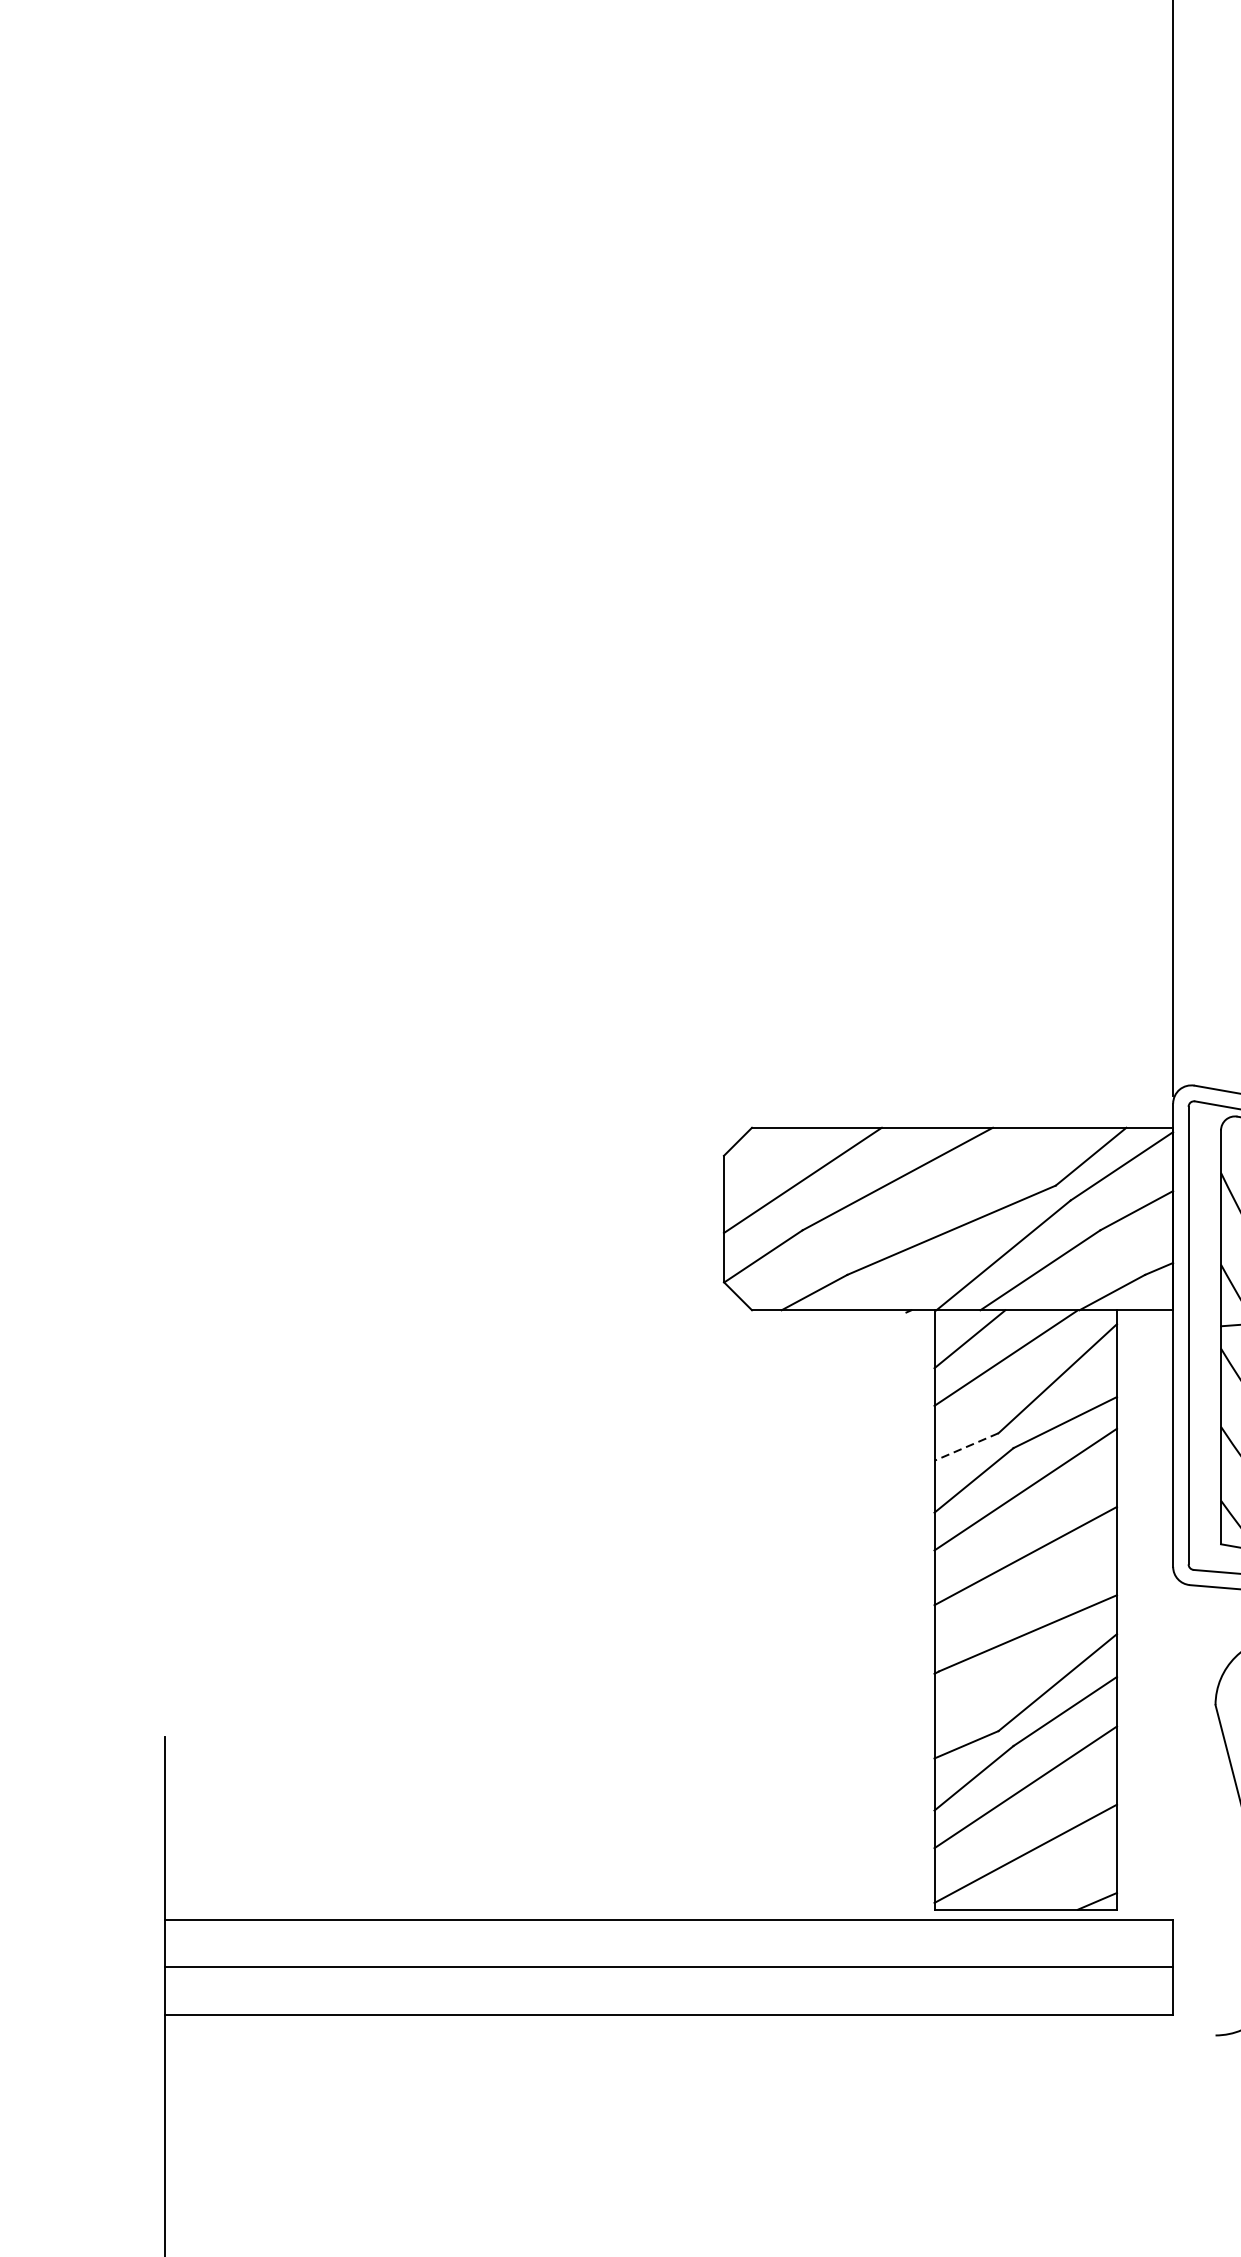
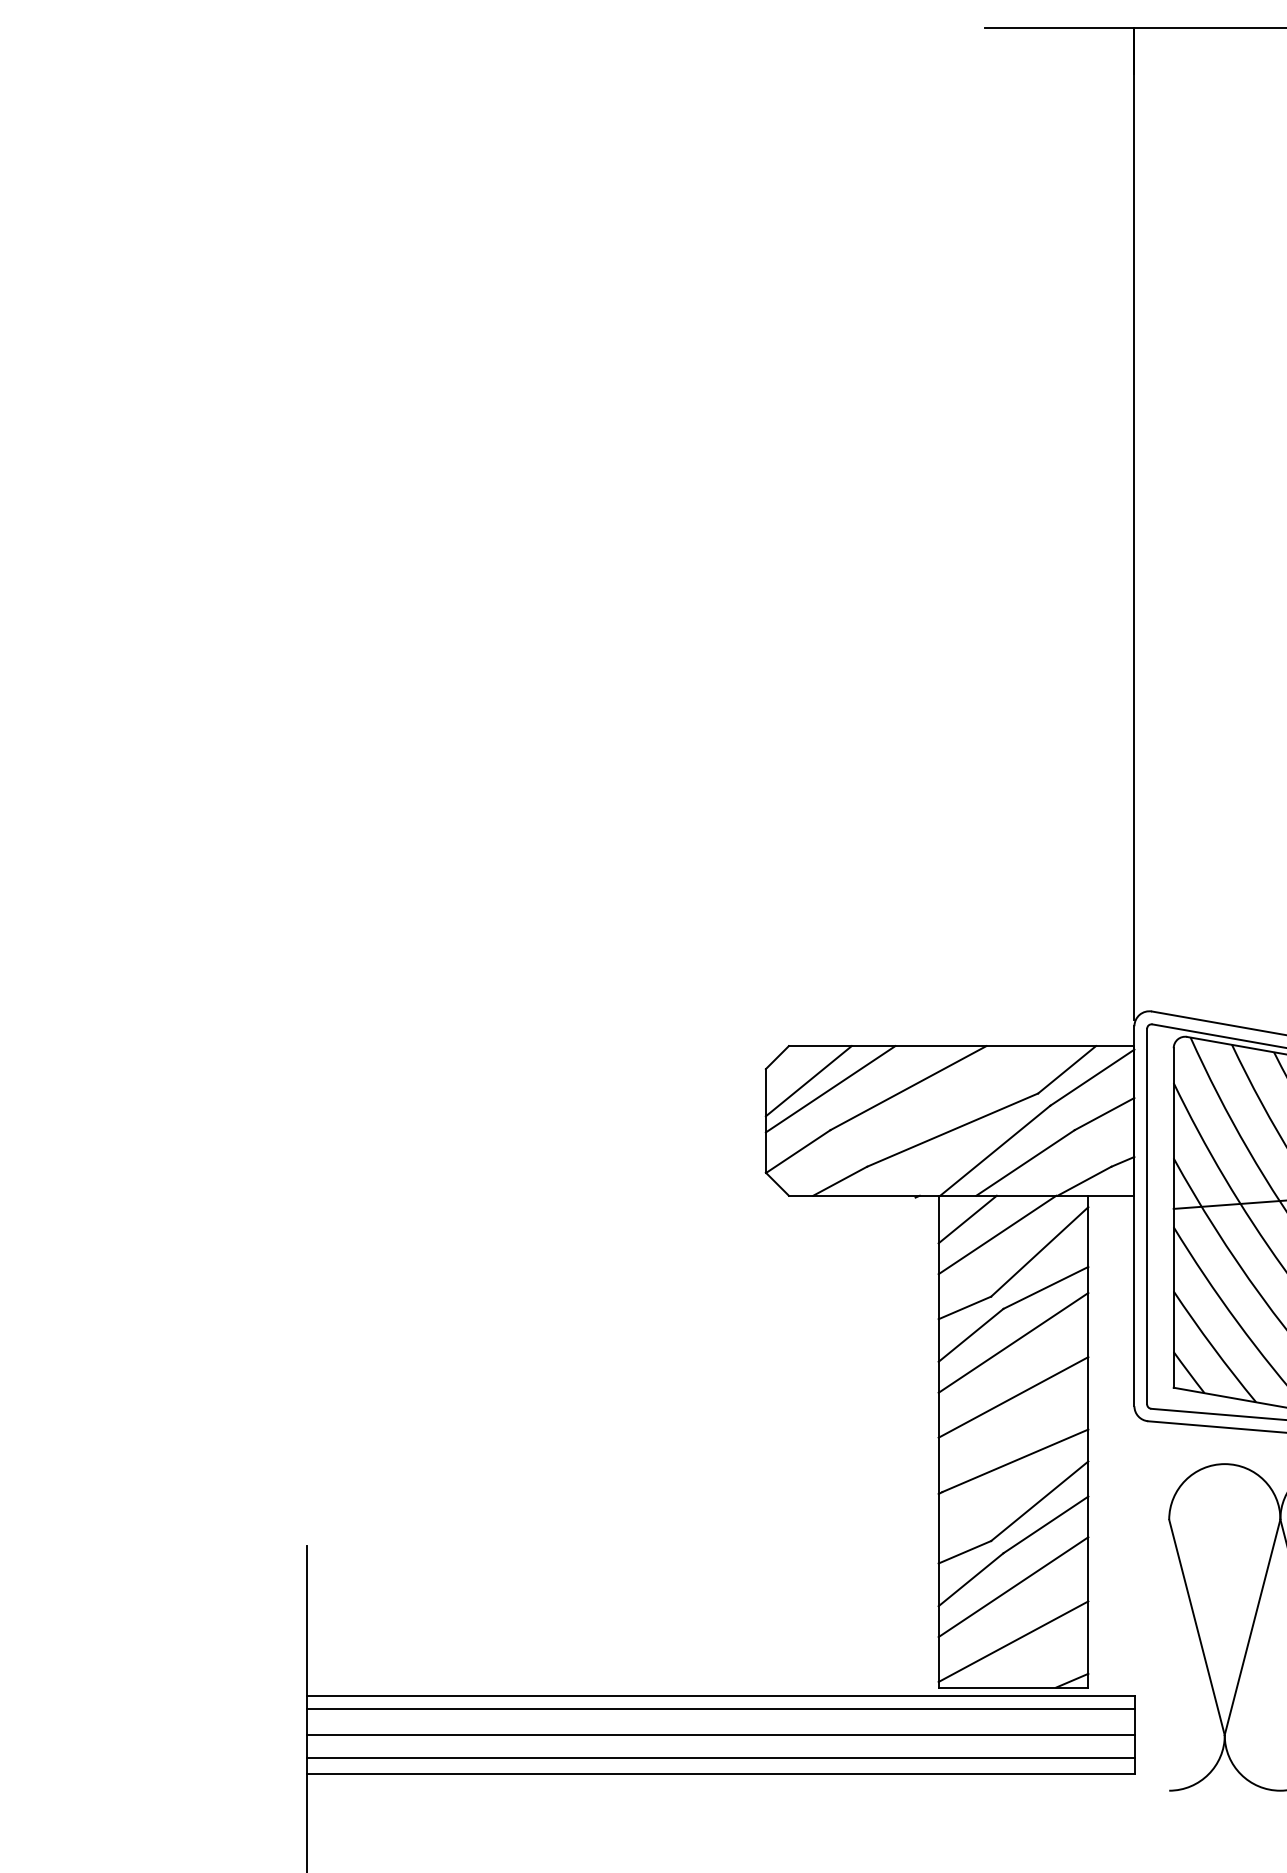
line: (775, 1170) -> (808, 1081), added
line: (966, 1446) -> (964, 1307), dashed -> solid
line: (668, 1936) -> (720, 1709), added
line: (668, 1996) -> (720, 1758), added

